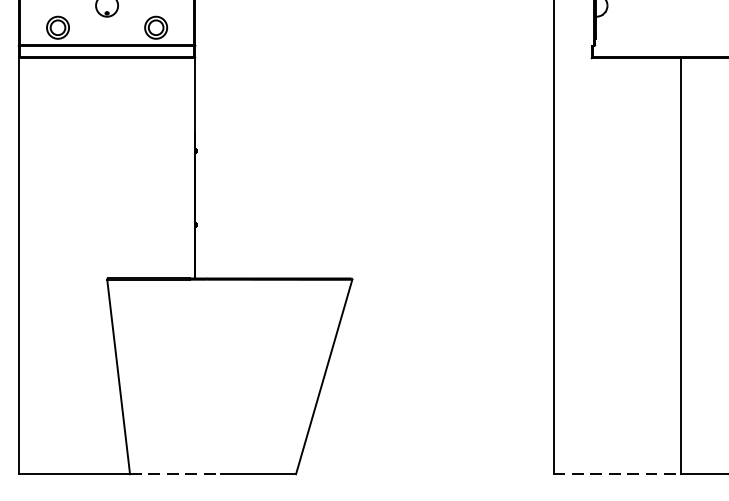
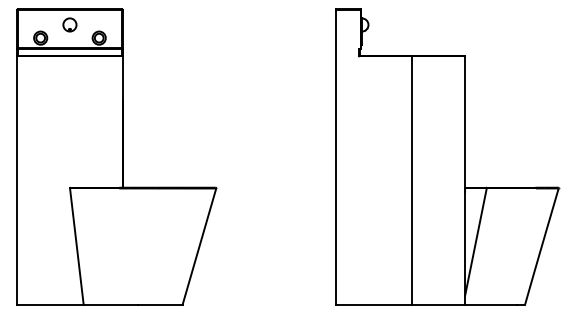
line: (176, 474) -> (111, 304), dashed -> solid
line: (617, 474) -> (374, 304), dashed -> solid

